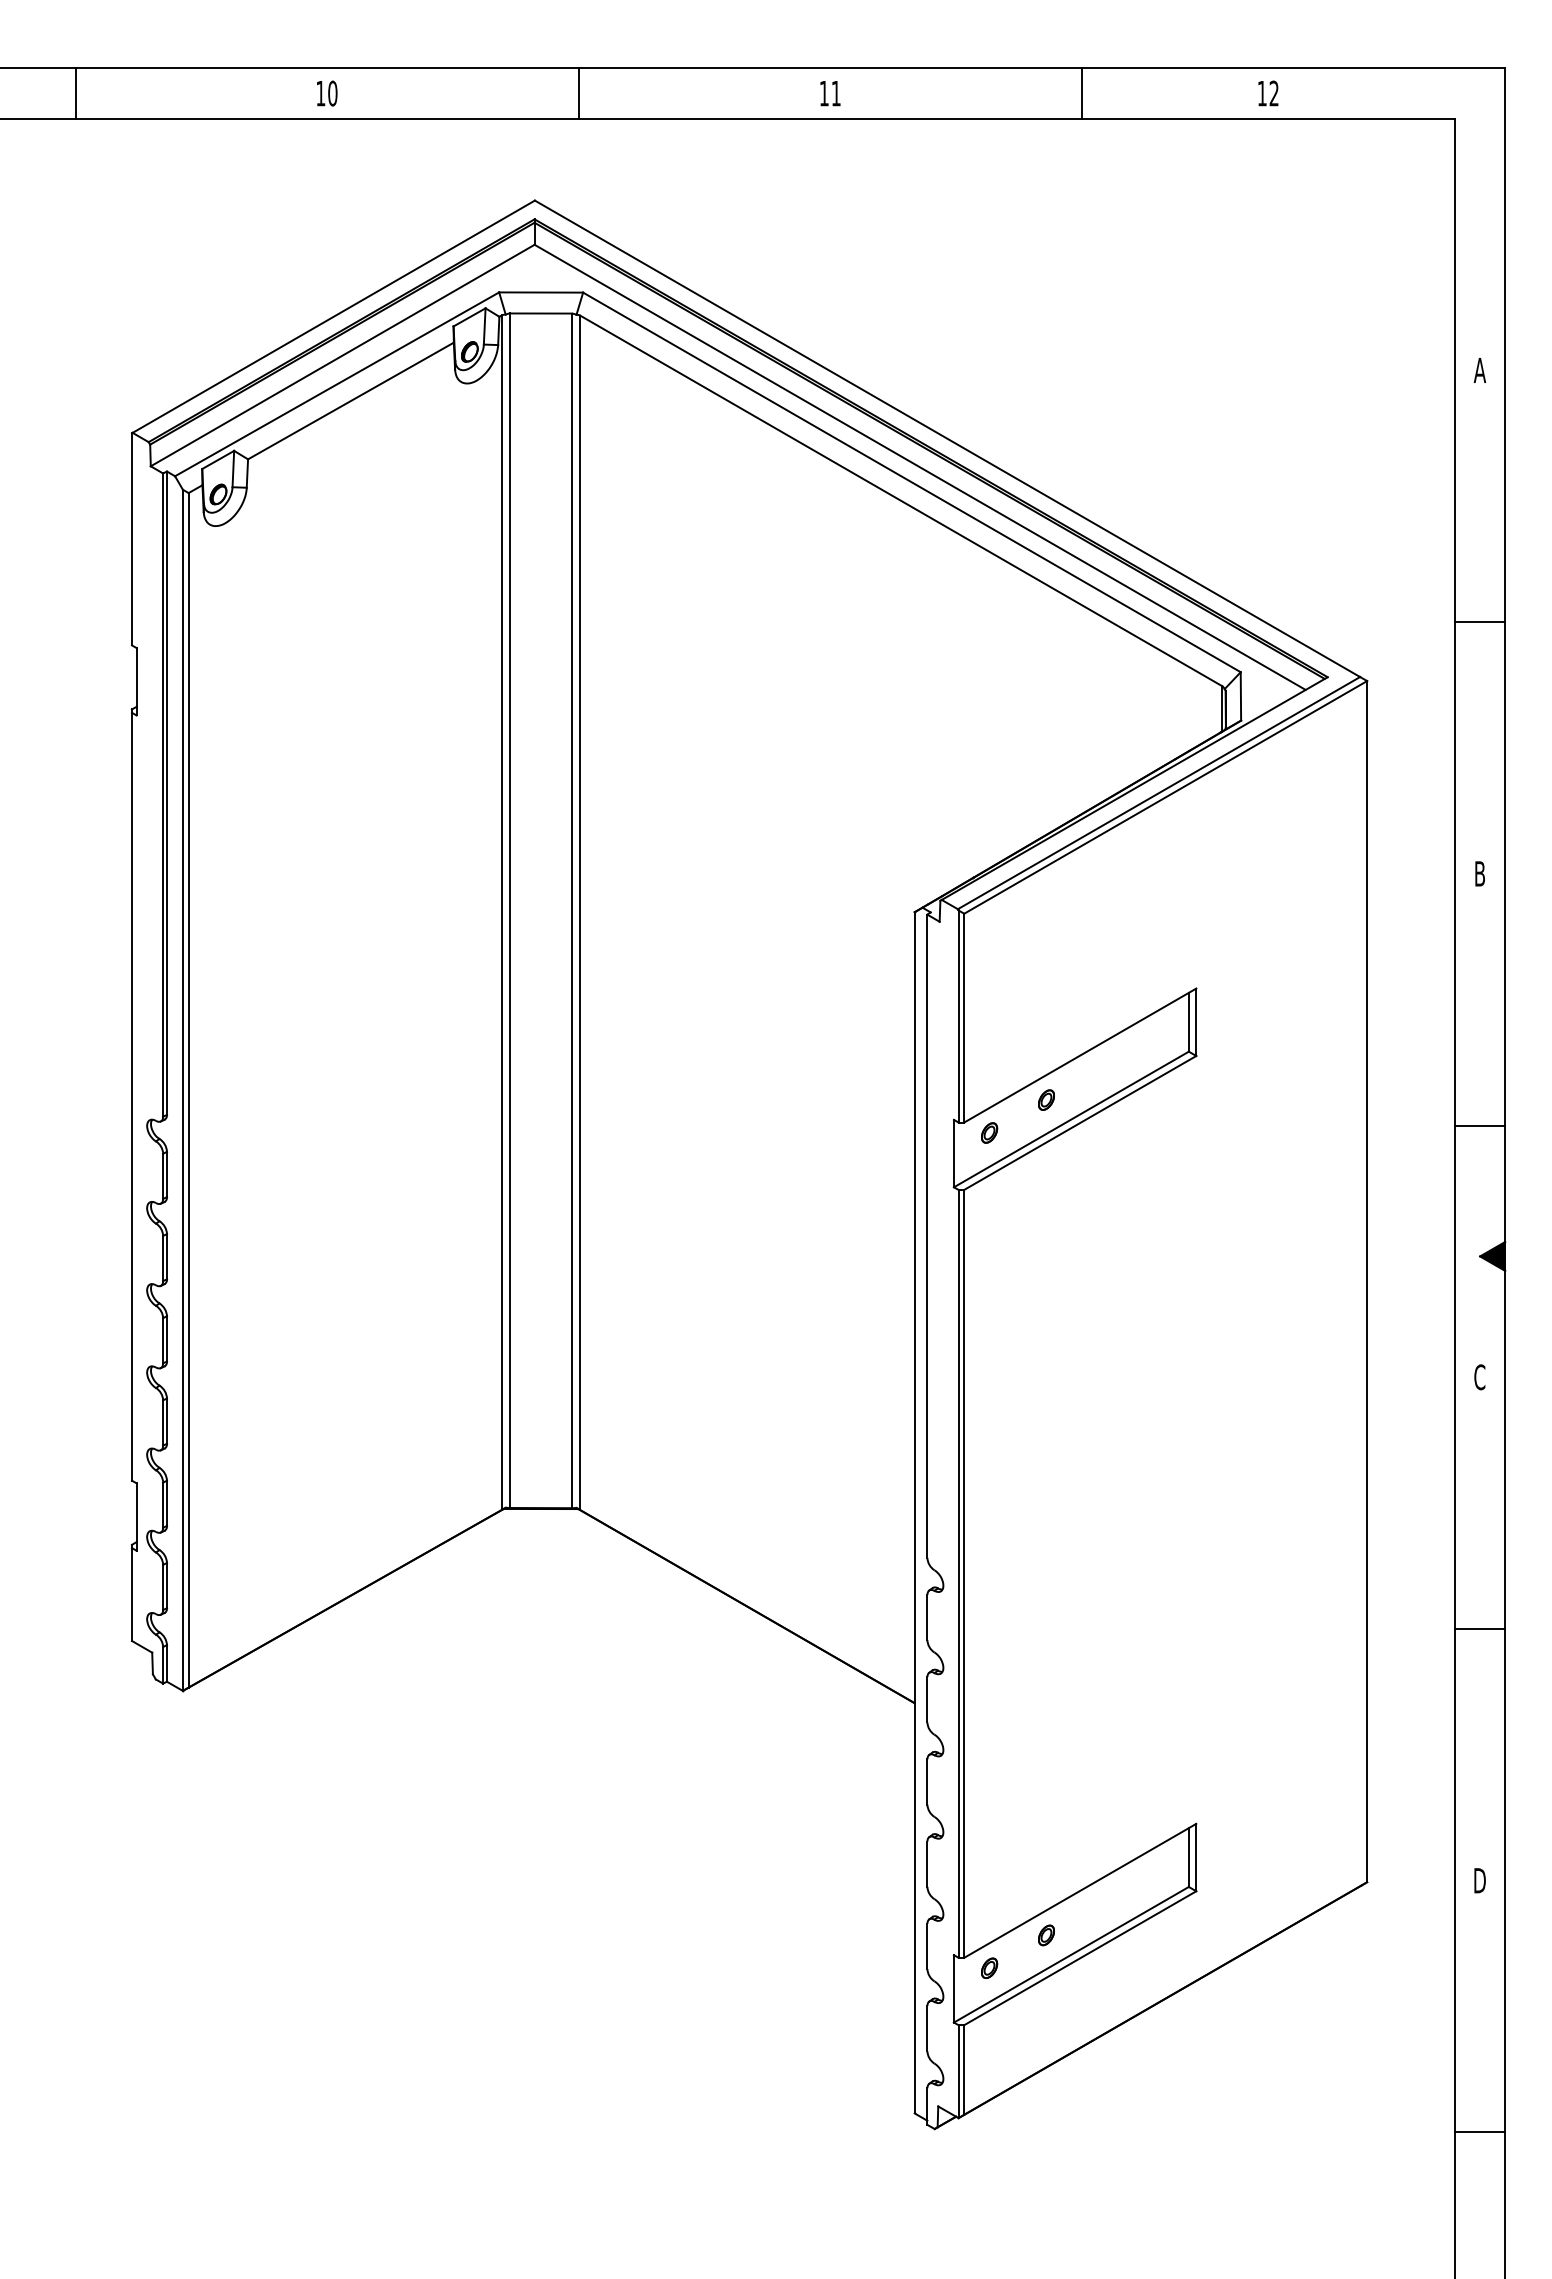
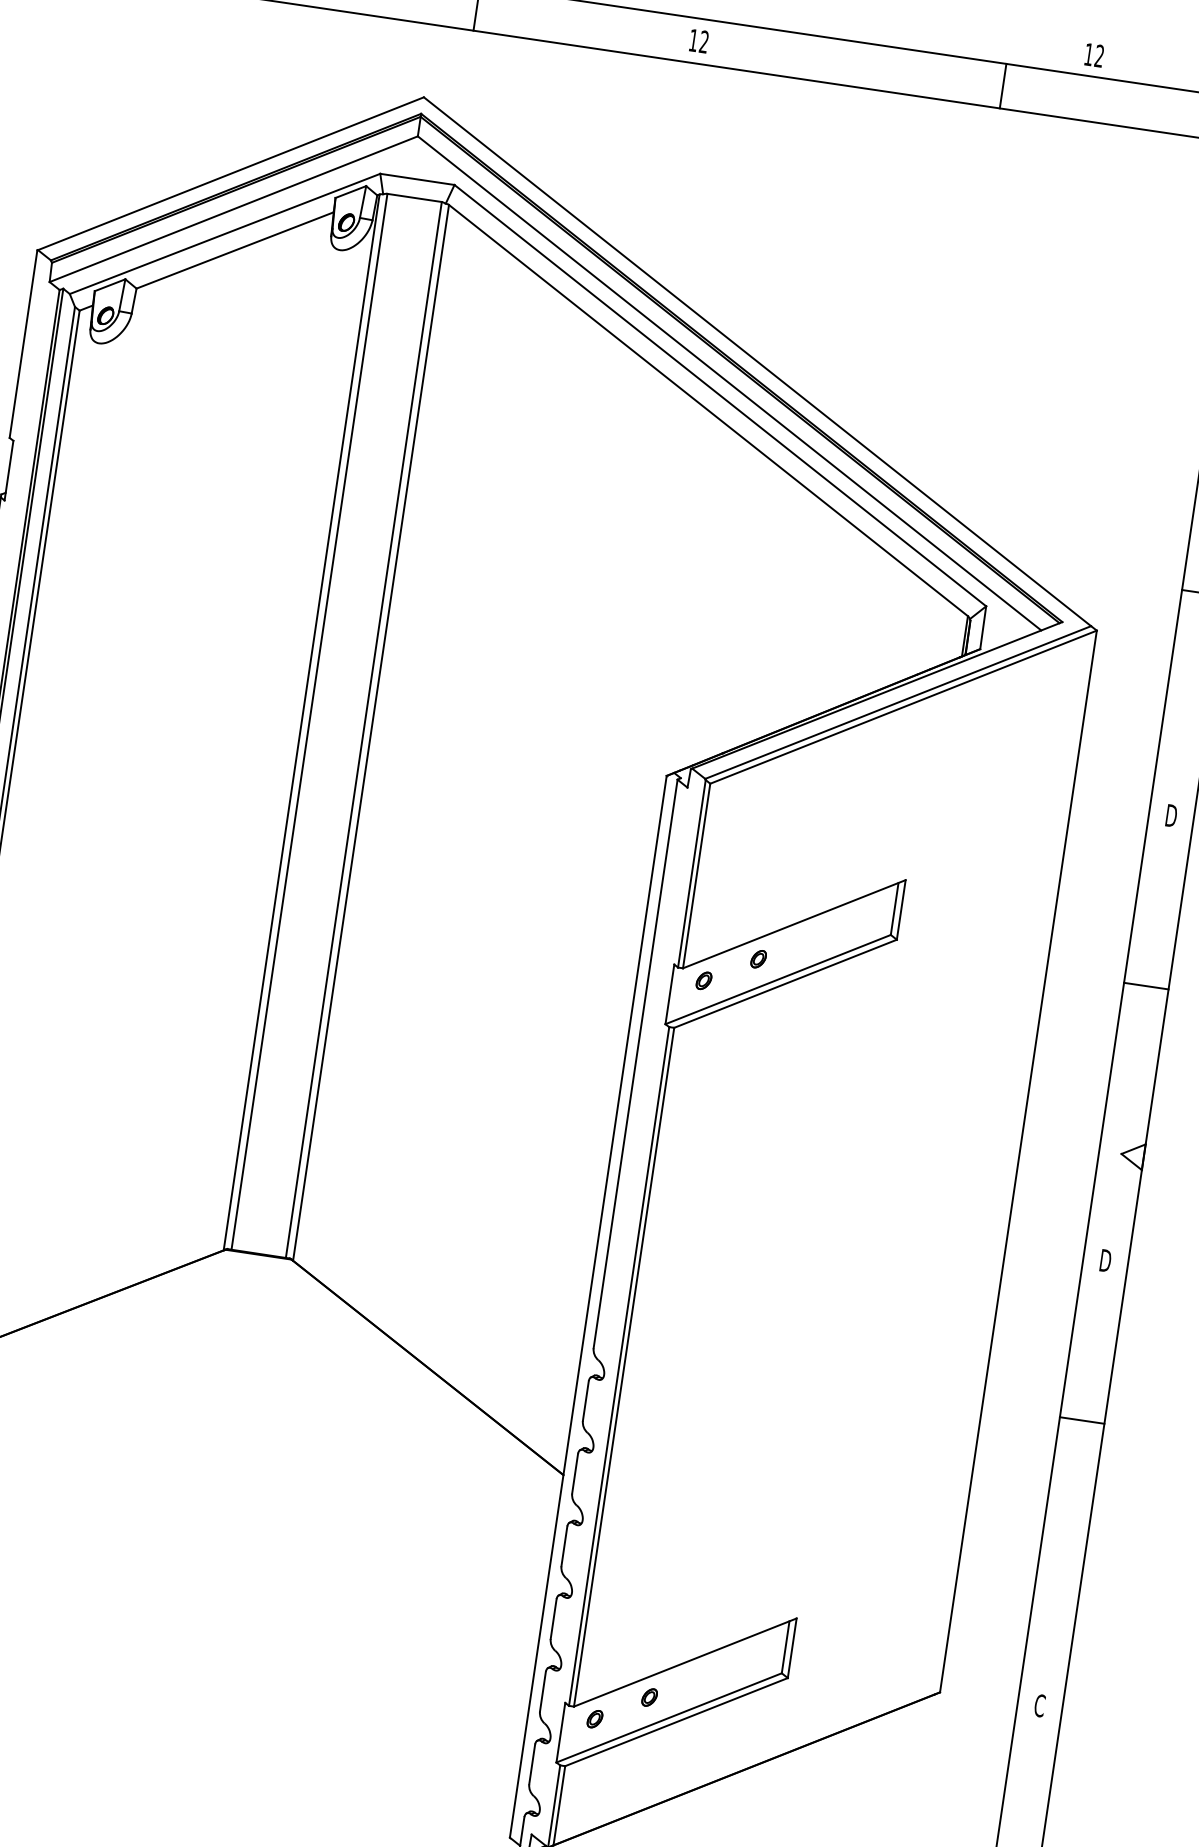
text: (835, 93) -> (703, 41), 11 -> 12
line: (1082, 93) -> (1003, 86), moved
text: (1268, 93) -> (1094, 55), moved
text: (1479, 873) -> (1170, 815), B -> D
line: (1479, 1125) -> (1145, 986), moved
fill: (1492, 1255) -> (1132, 1154), removed
text: (1479, 1377) -> (1105, 1260), C -> D
line: (1479, 1628) -> (1081, 1420), moved
text: (1479, 1880) -> (1039, 1705), D -> C

